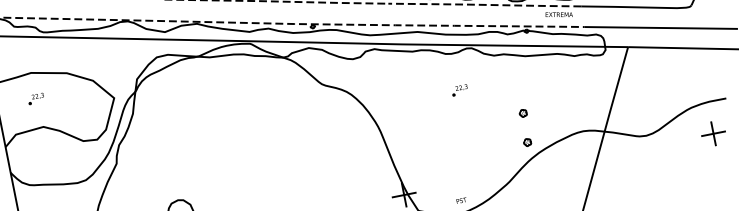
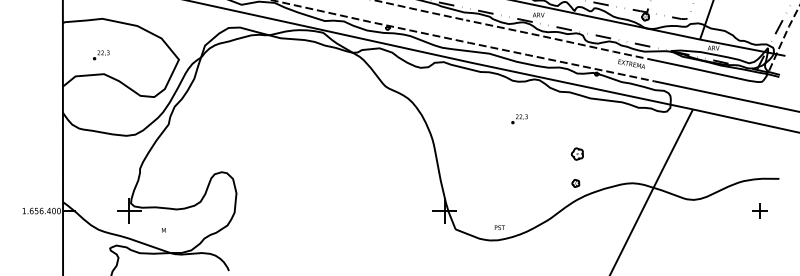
part: (36, 99) -> (101, 55), moved
part: (522, 112) -> (576, 153), size x1.6
part: (712, 133) -> (759, 210), size x0.6

